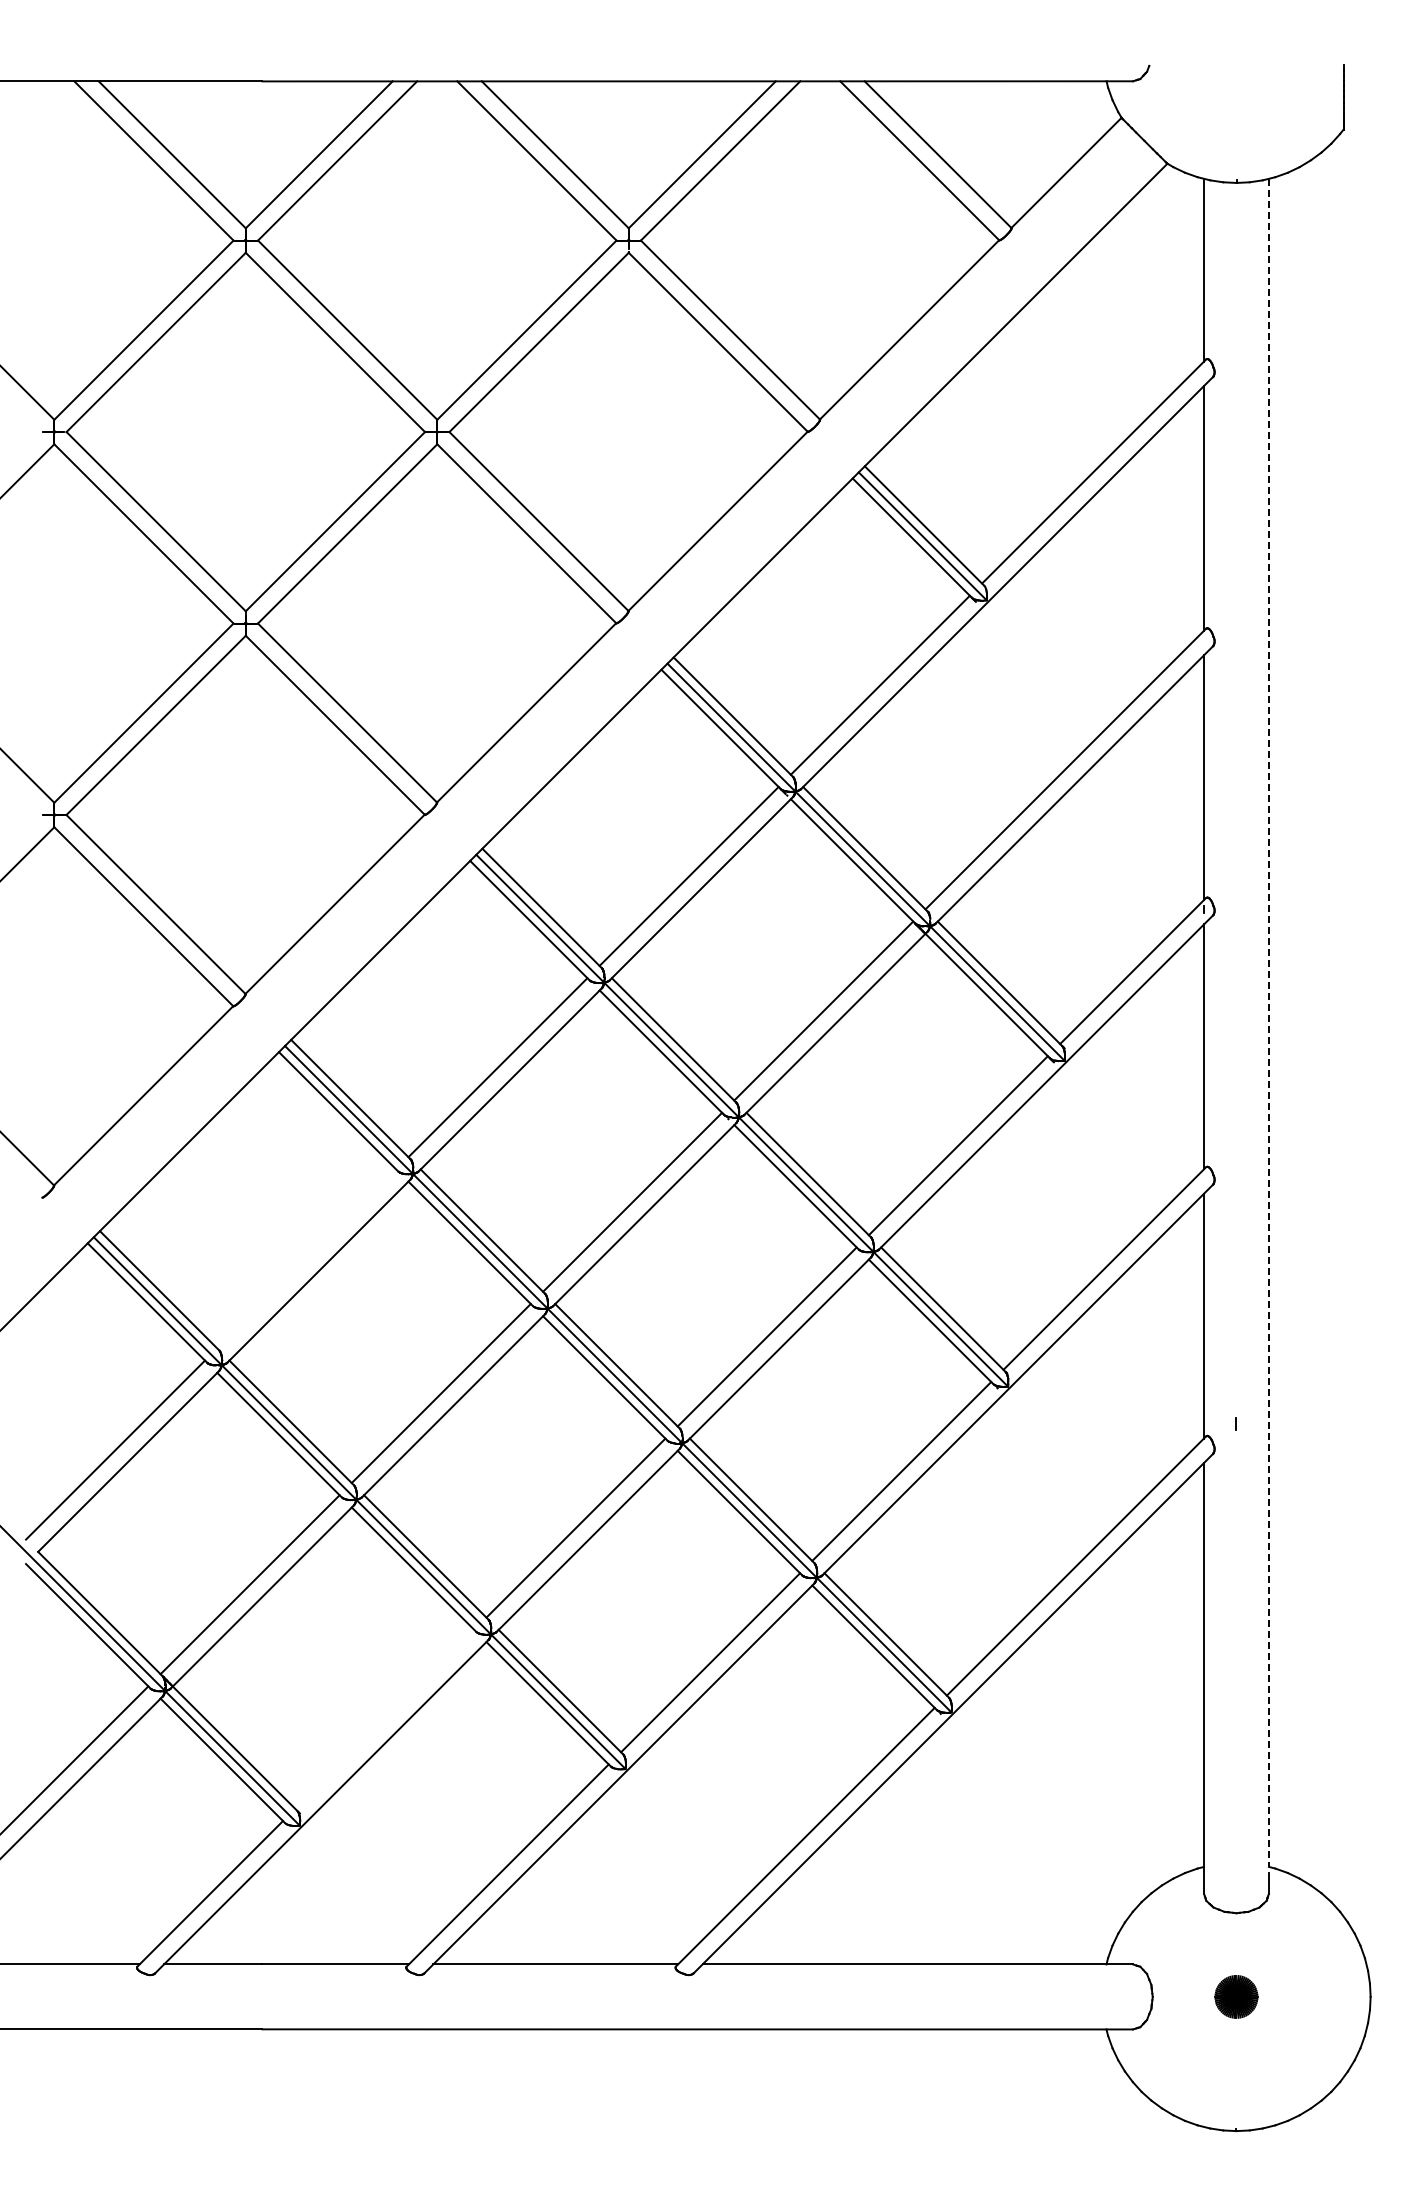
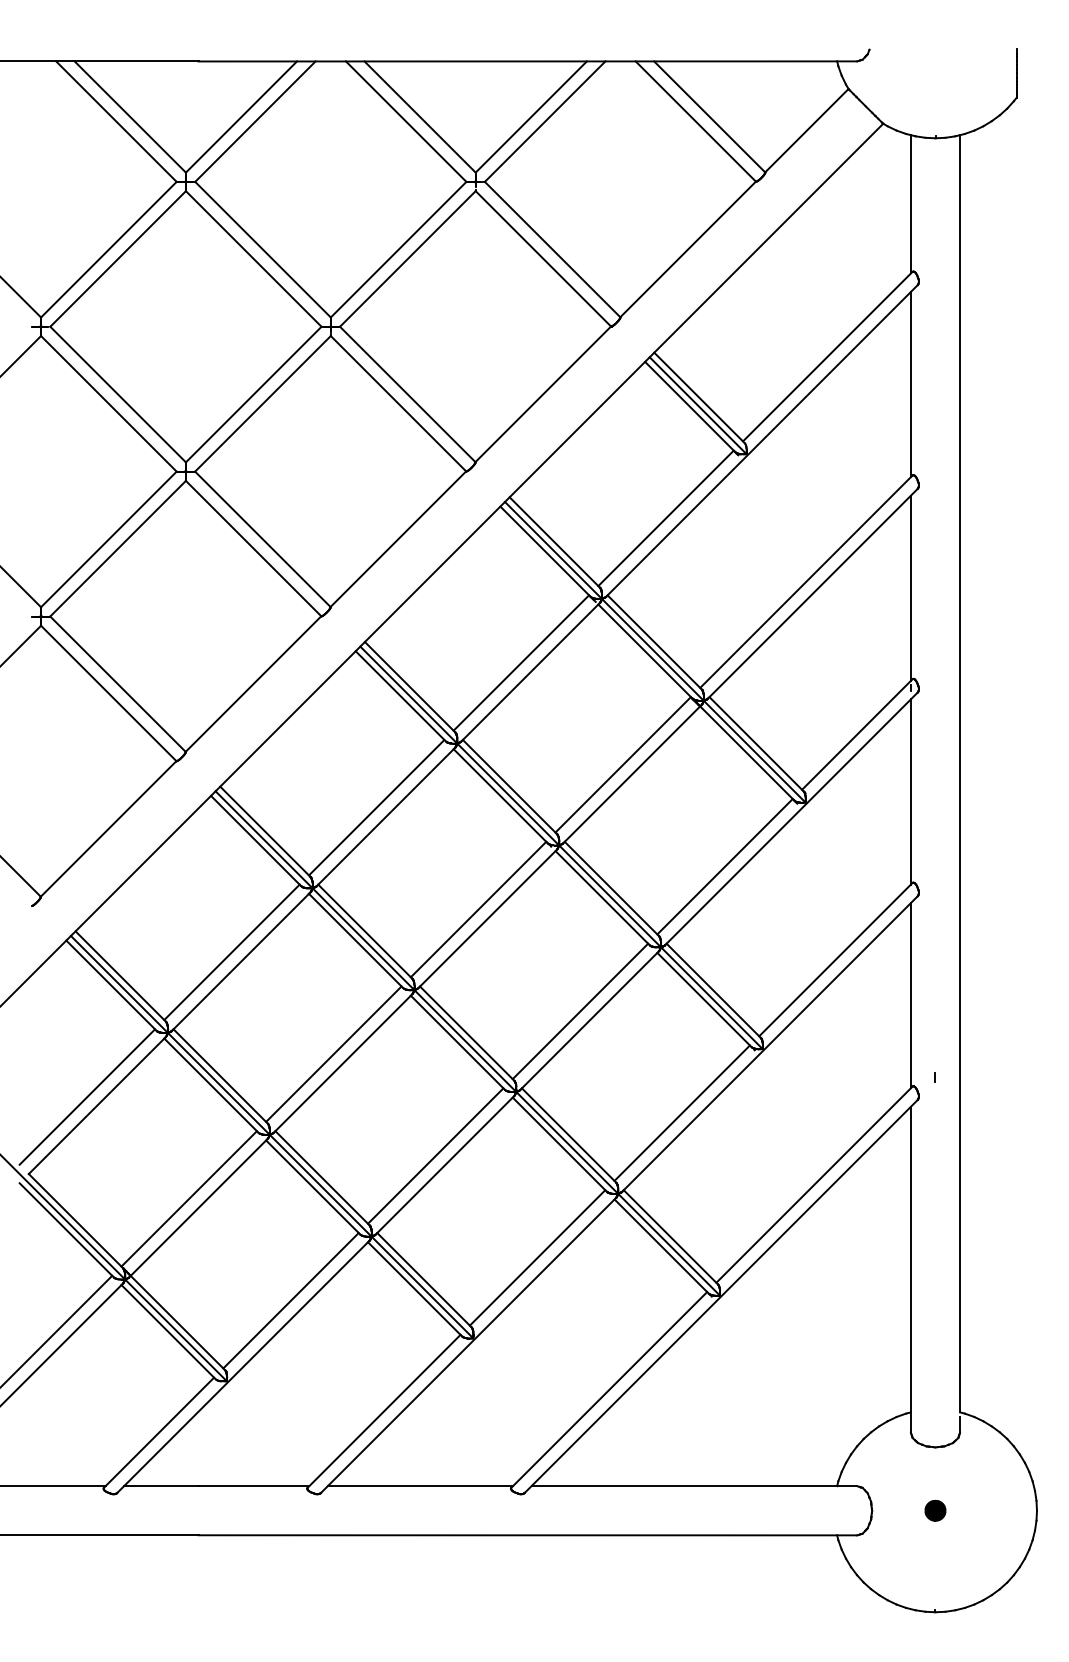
line: (1268, 1023) -> (959, 774), dashed -> solid
line: (306, 1258) -> (231, 952), added
line: (384, 1718) -> (290, 1300), added
part: (1236, 1996) -> (935, 1510), size x0.62

